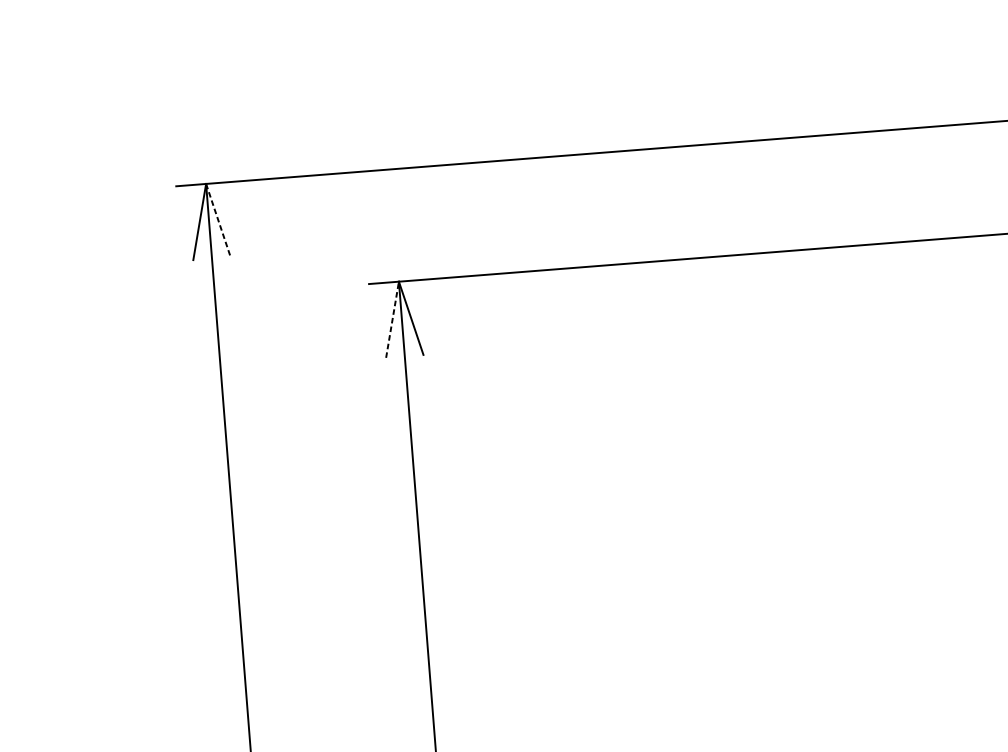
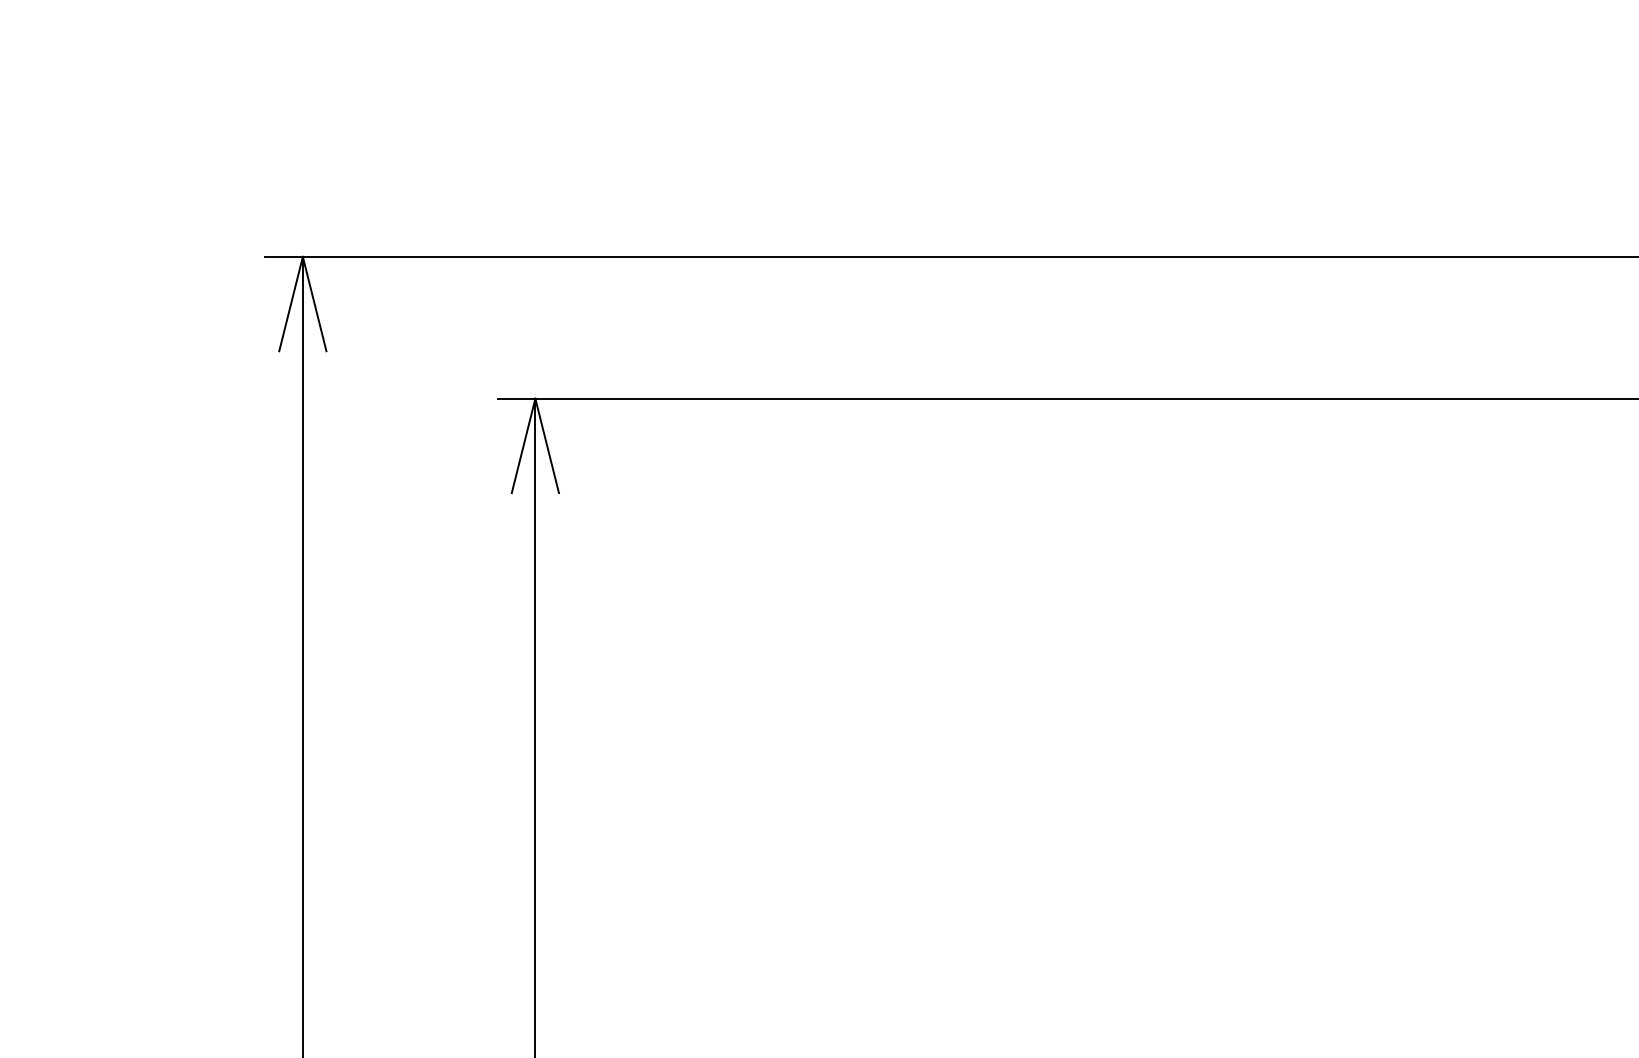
line: (218, 220) -> (314, 304), dashed -> solid
line: (392, 319) -> (523, 445), dashed -> solid

